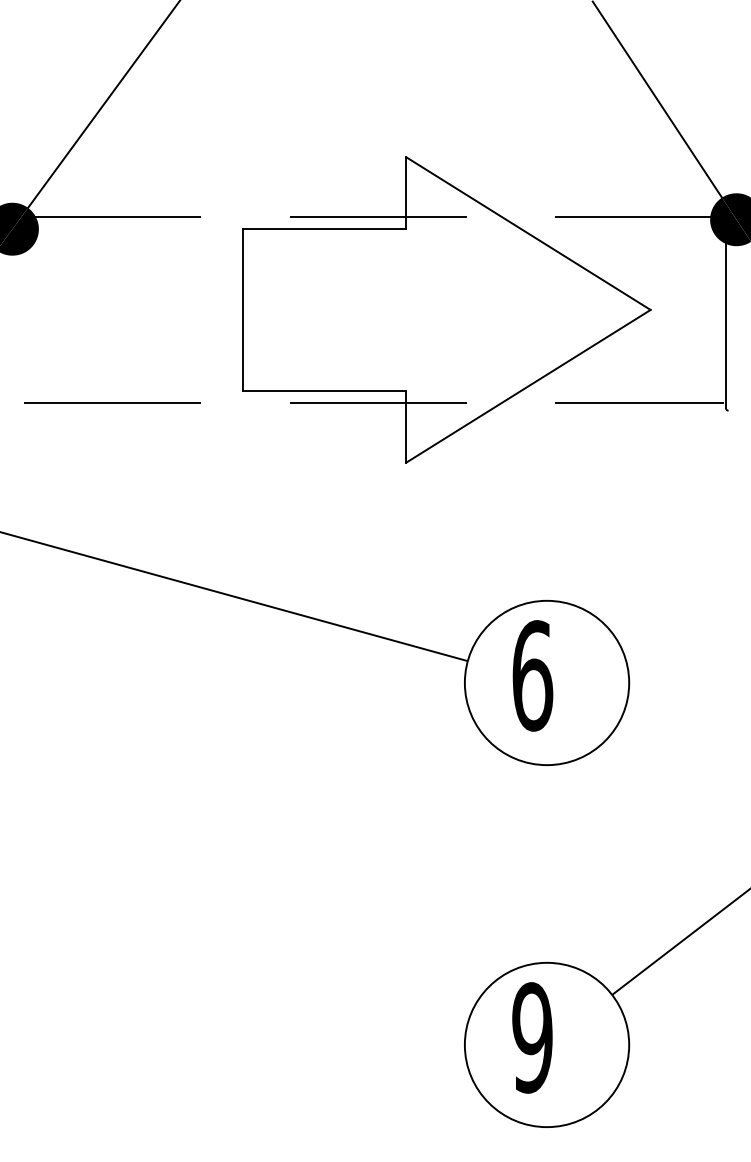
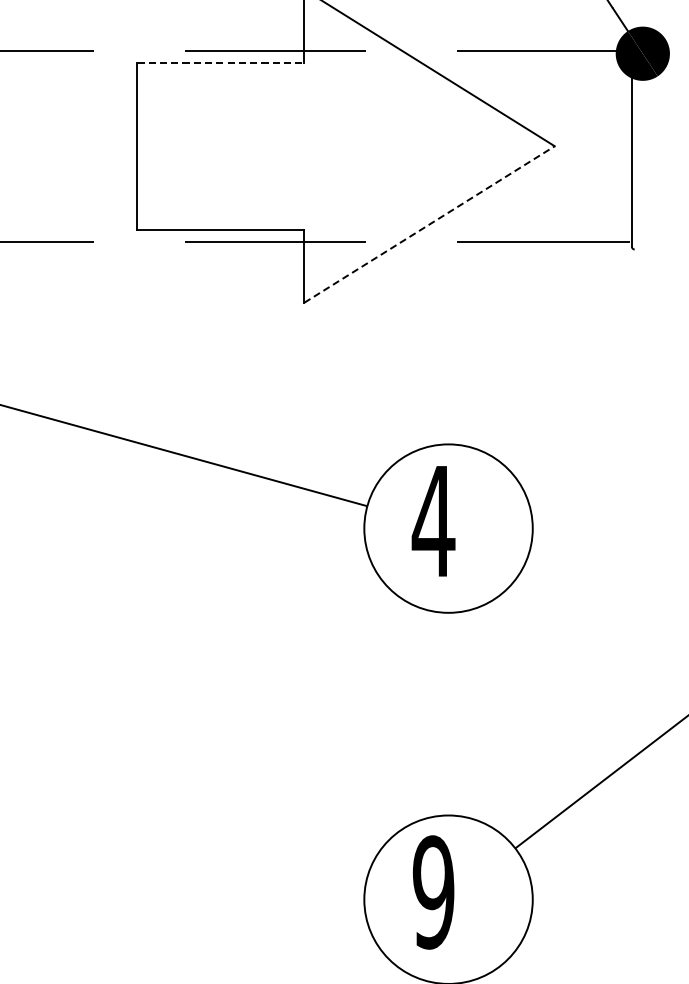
line: (325, 228) -> (221, 62), solid -> dashed
line: (528, 386) -> (429, 224), solid -> dashed
text: (532, 675) -> (433, 520), 6 -> 4

